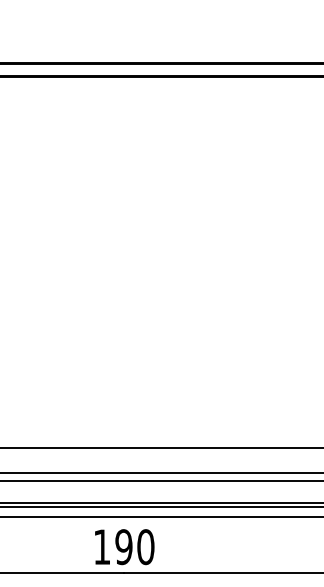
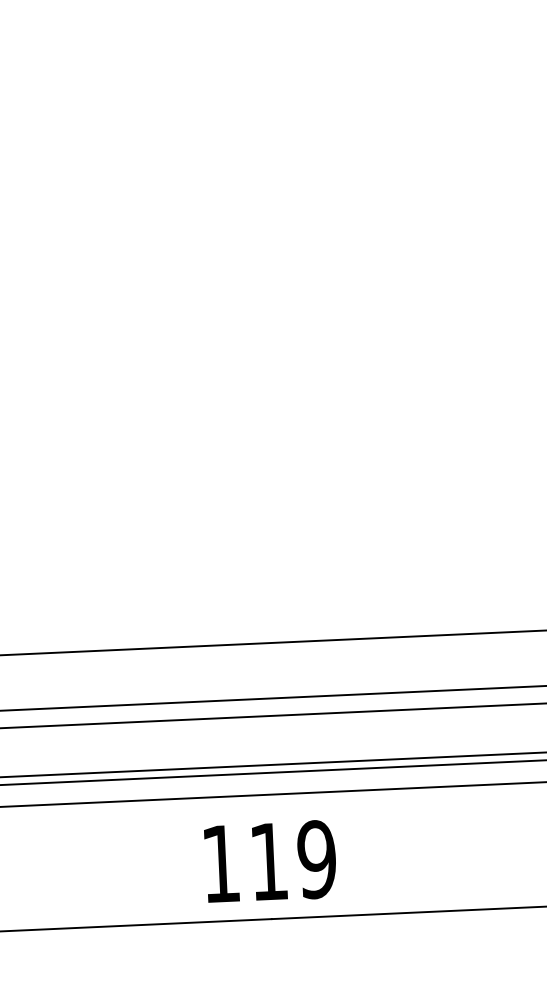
text: (134, 547) -> (292, 861), 190 -> 119

